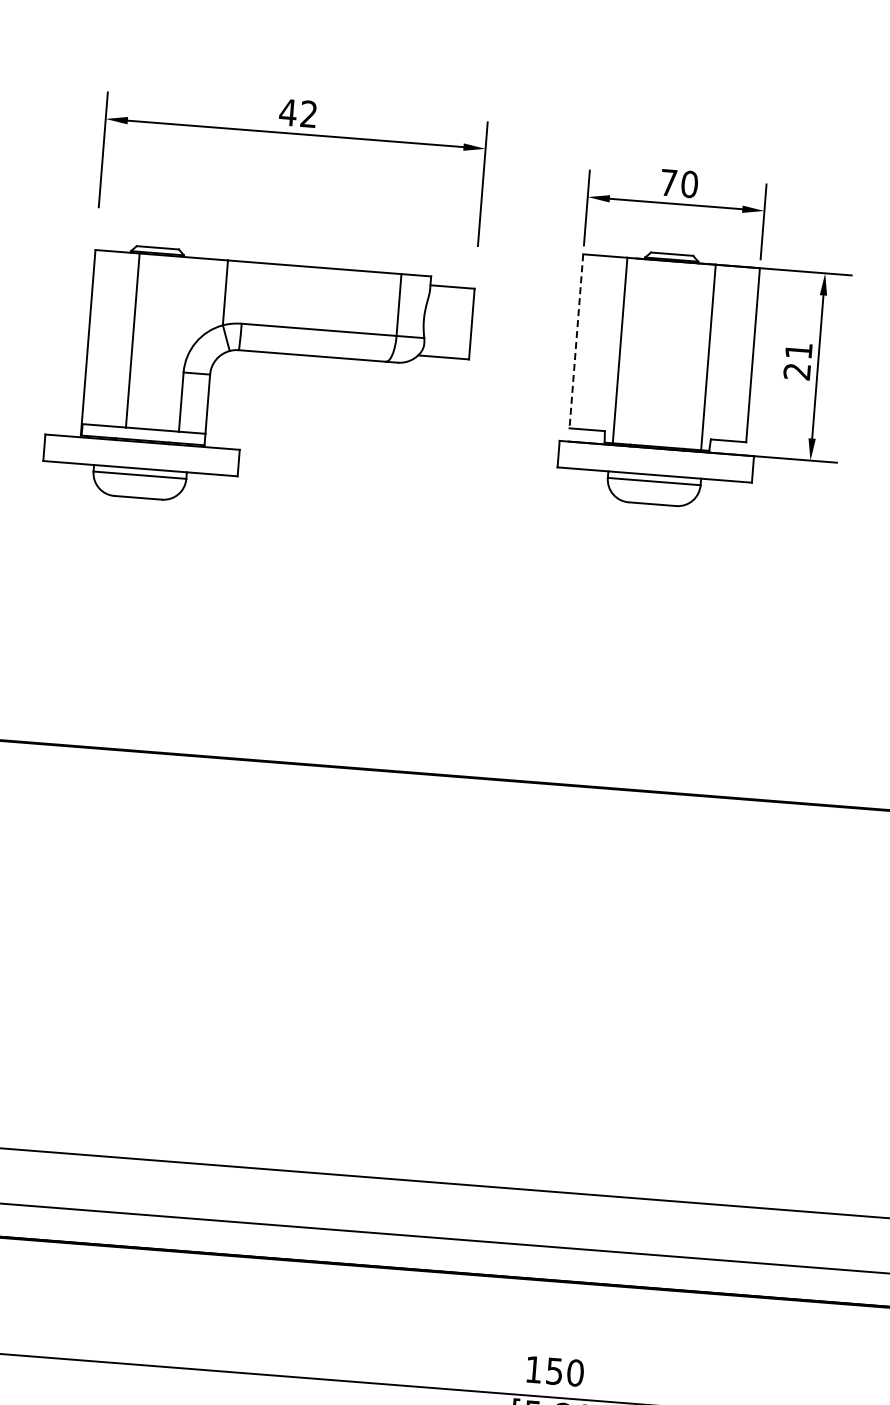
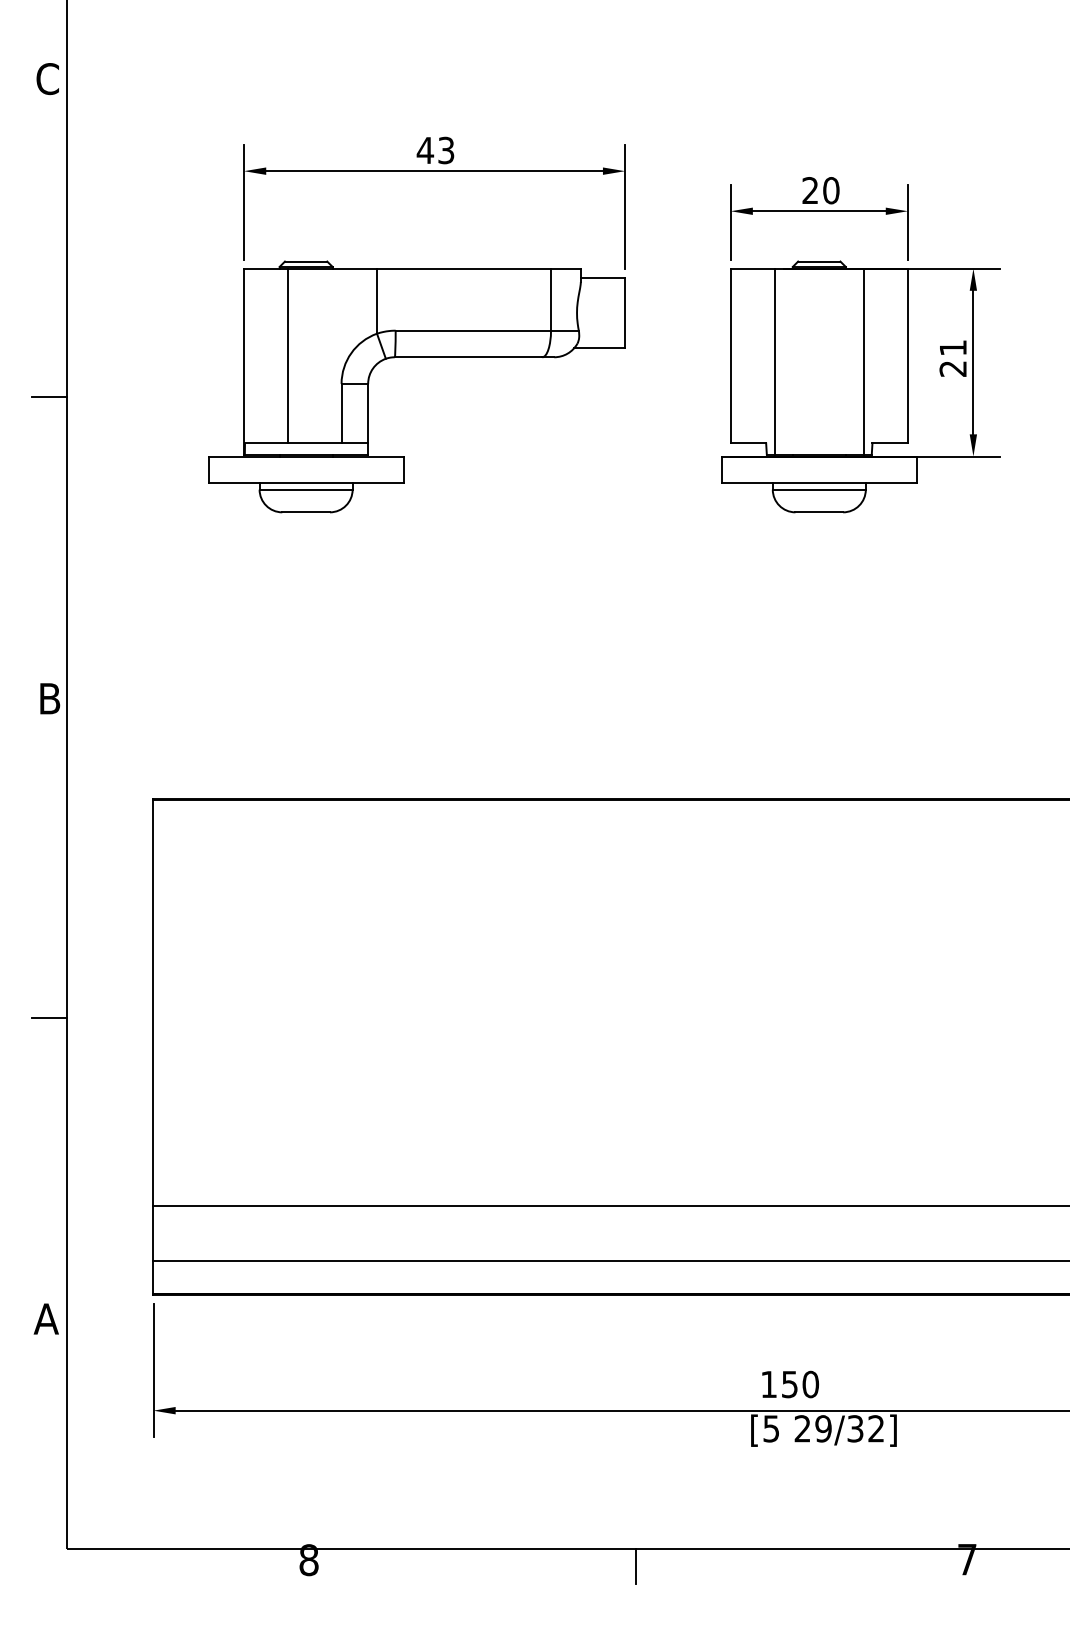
text: (309, 114) -> (446, 150), 42 -> 43
text: (668, 182) -> (810, 190), 70 -> 20
line: (576, 341) -> (730, 356), dashed -> solid
part: (260, 352) -> (416, 357), moved

